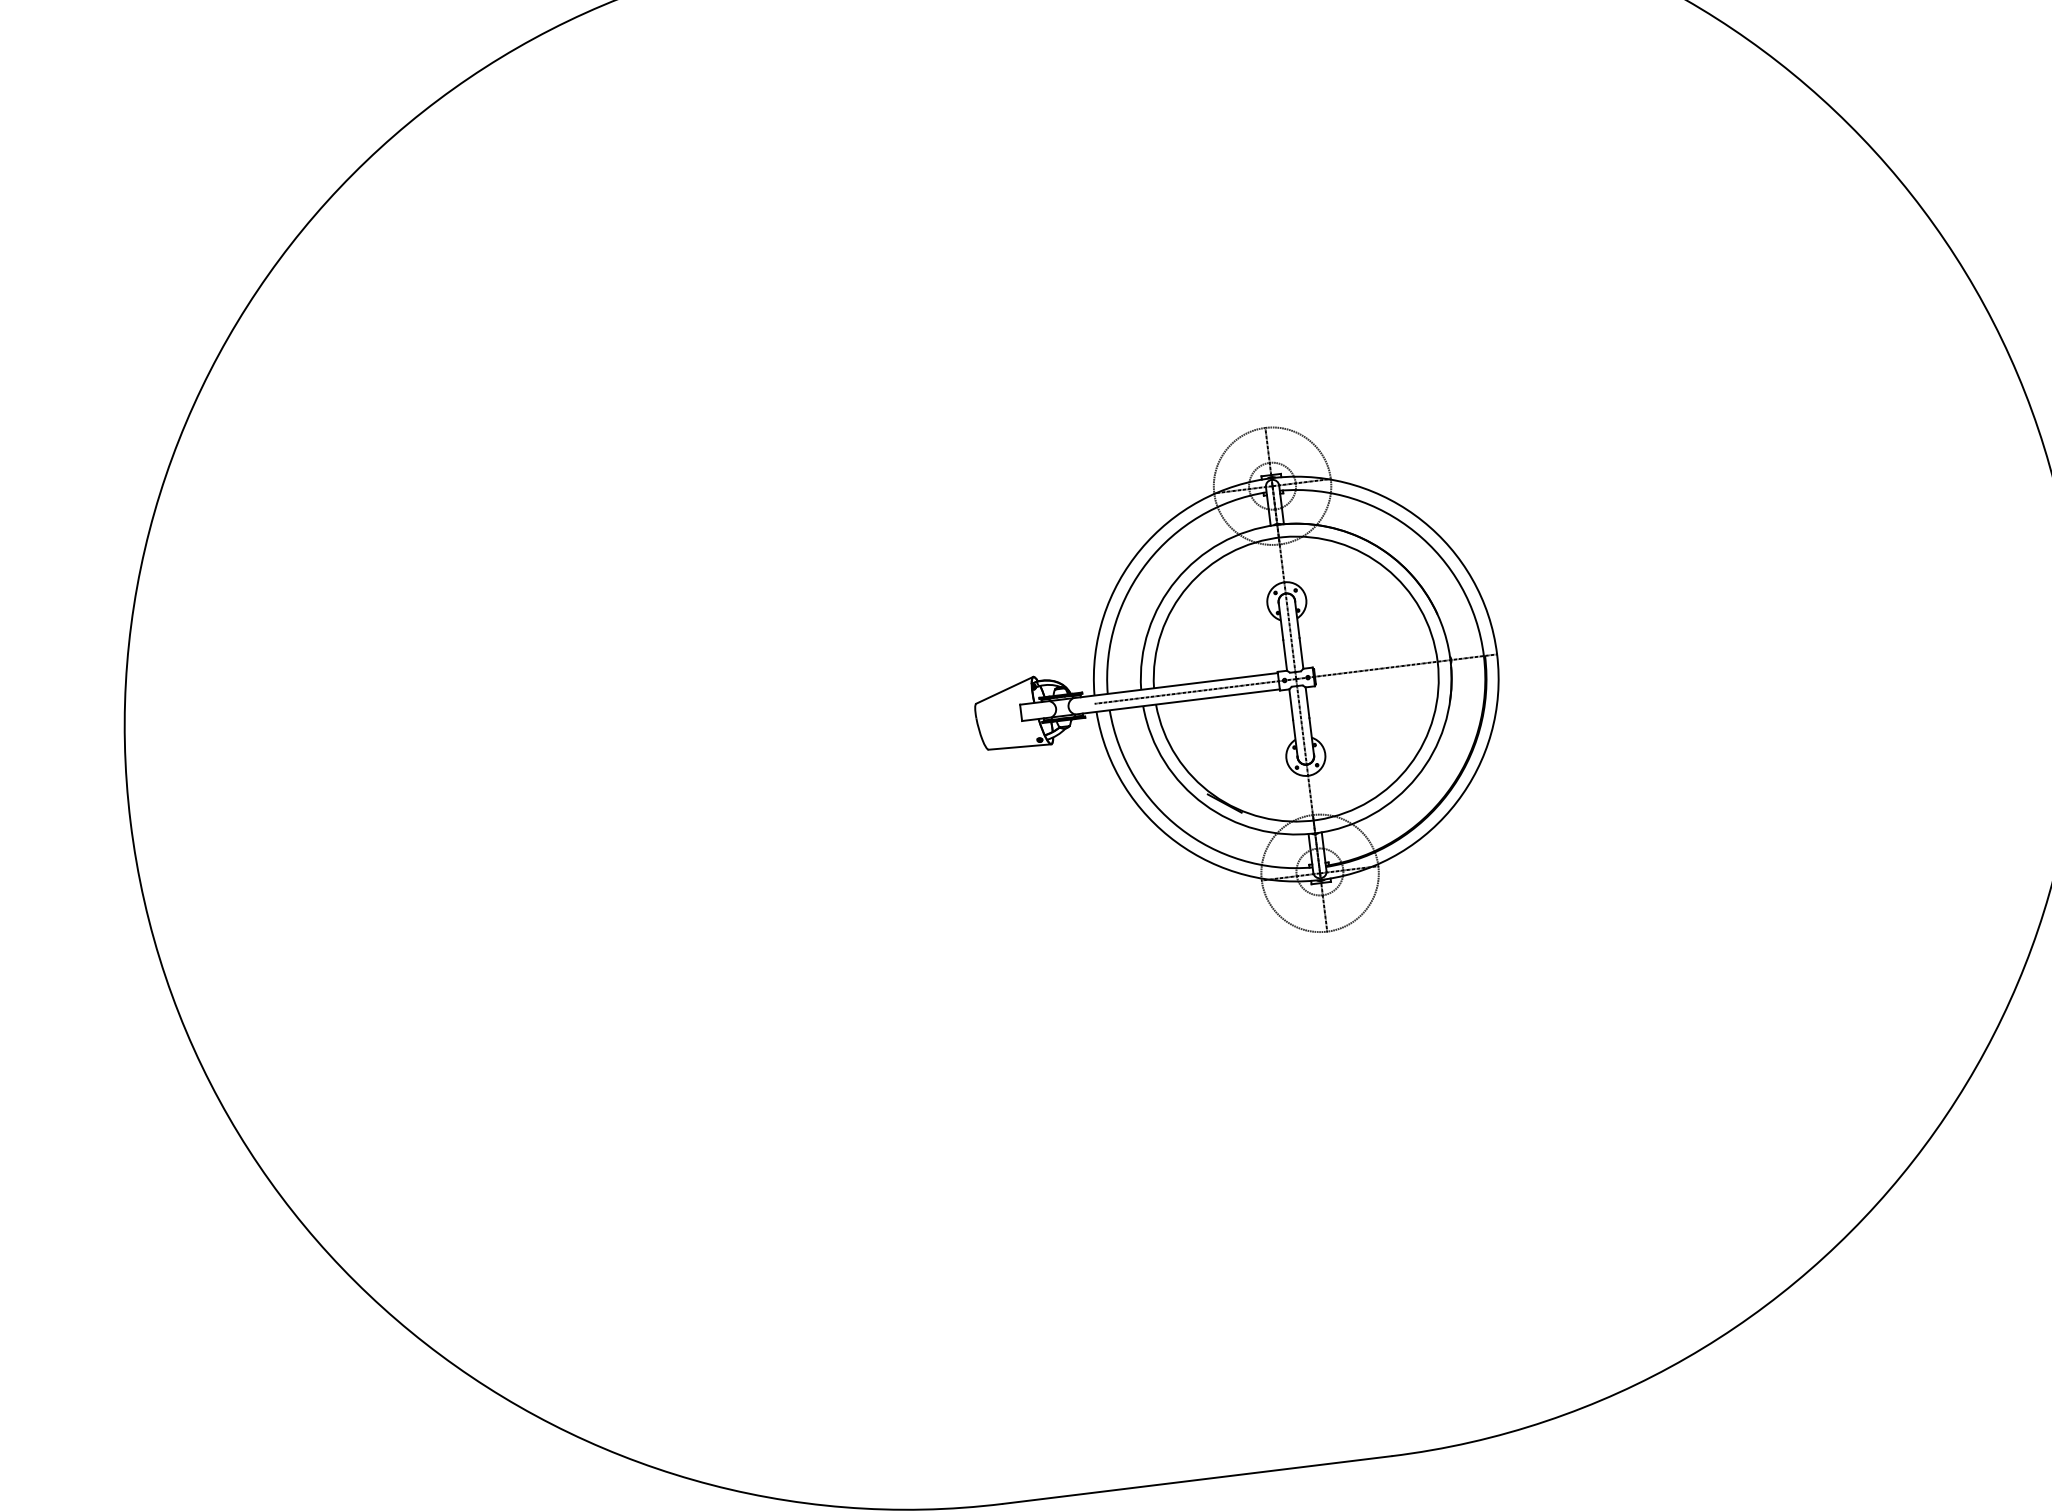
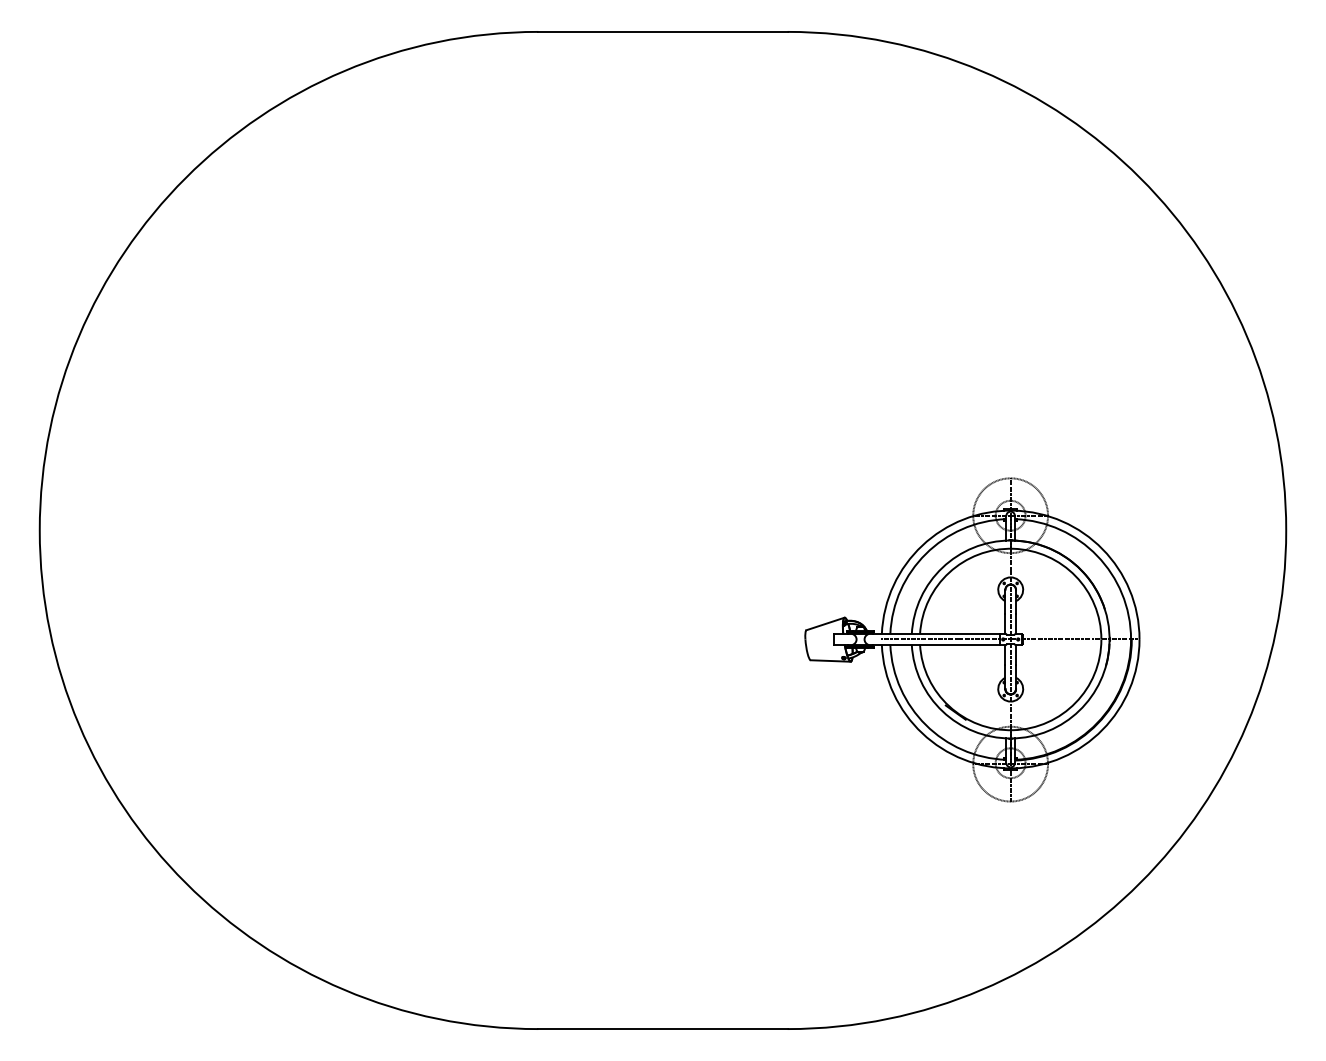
part: (1236, 686) -> (972, 639), moved

